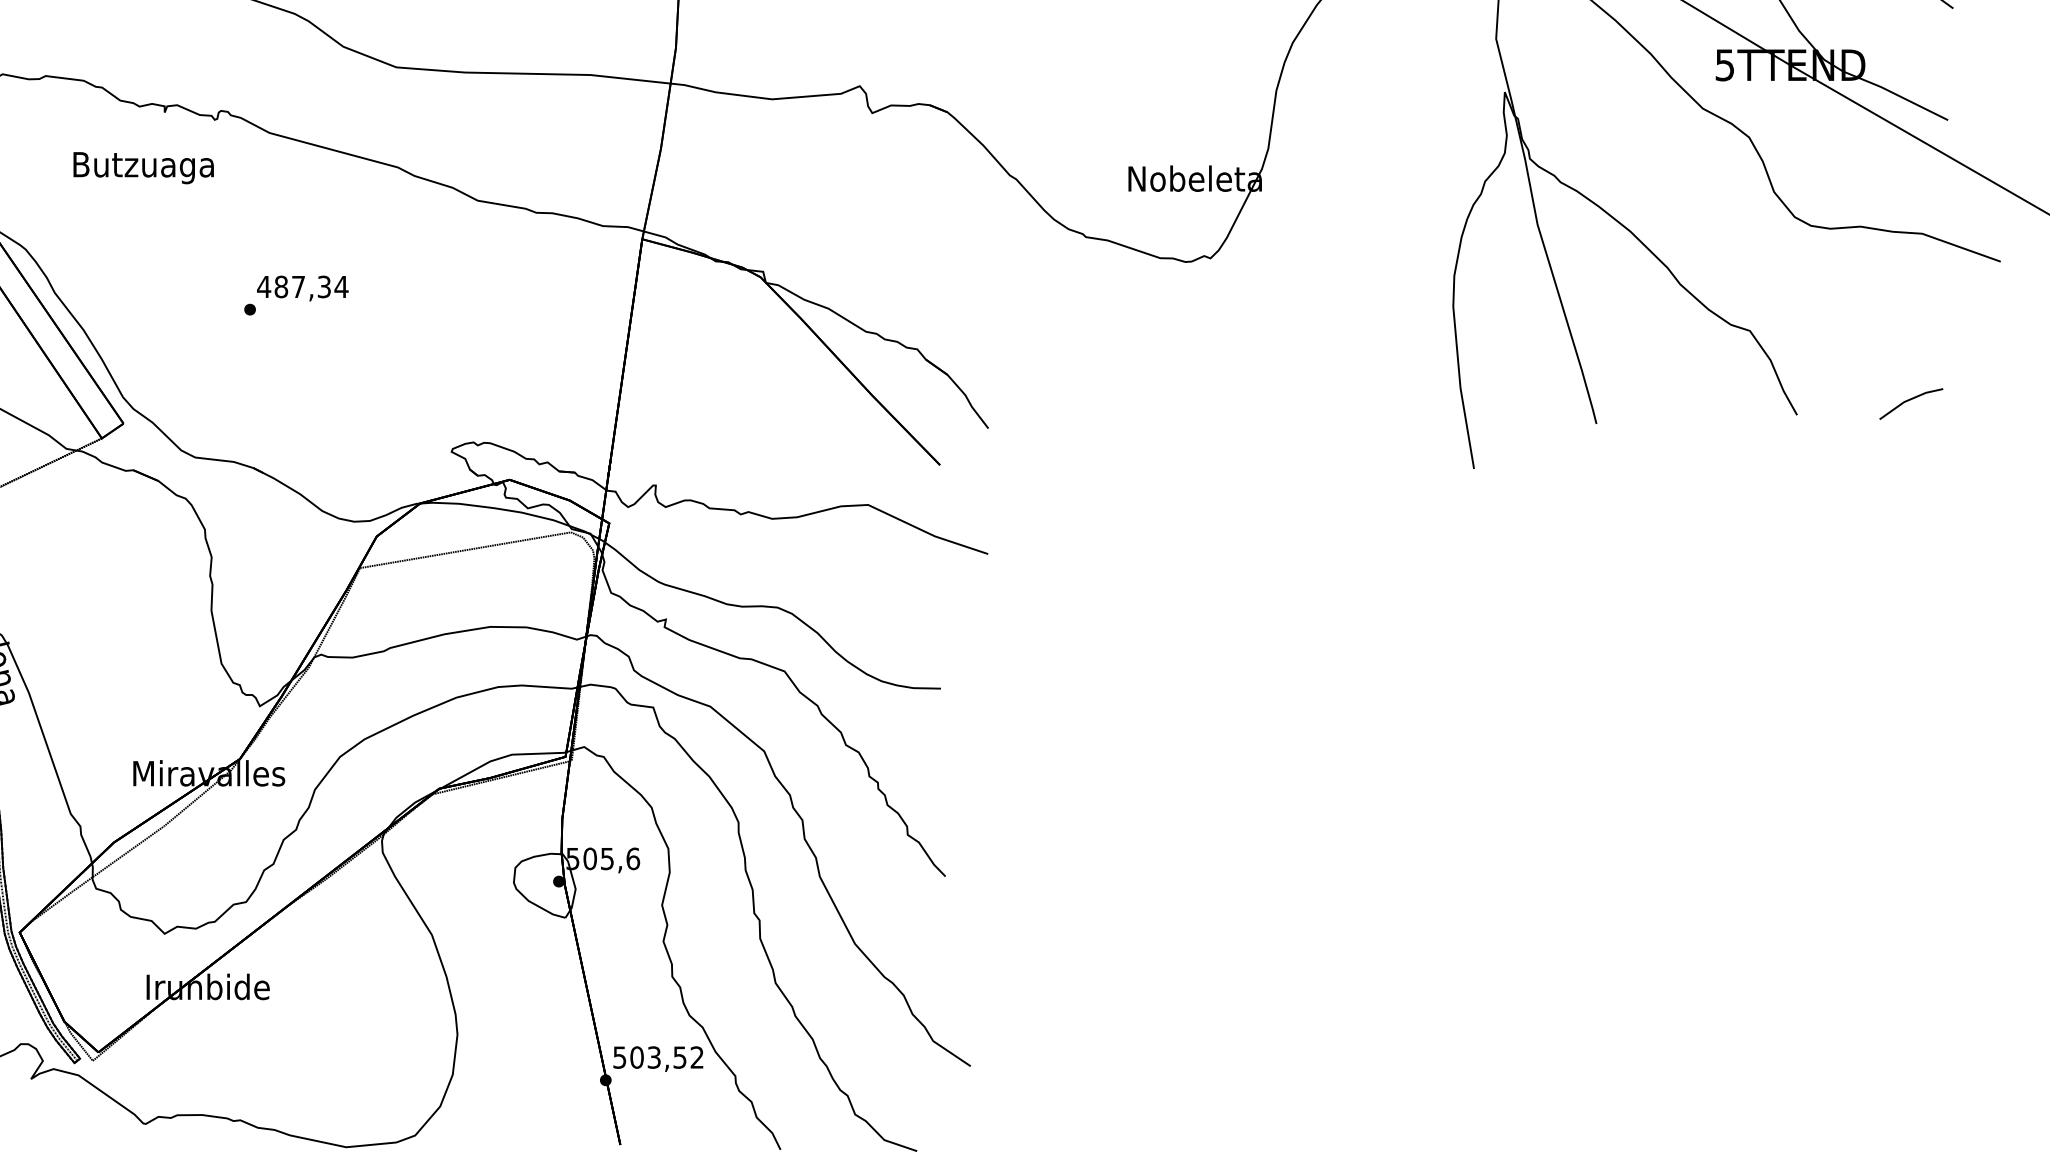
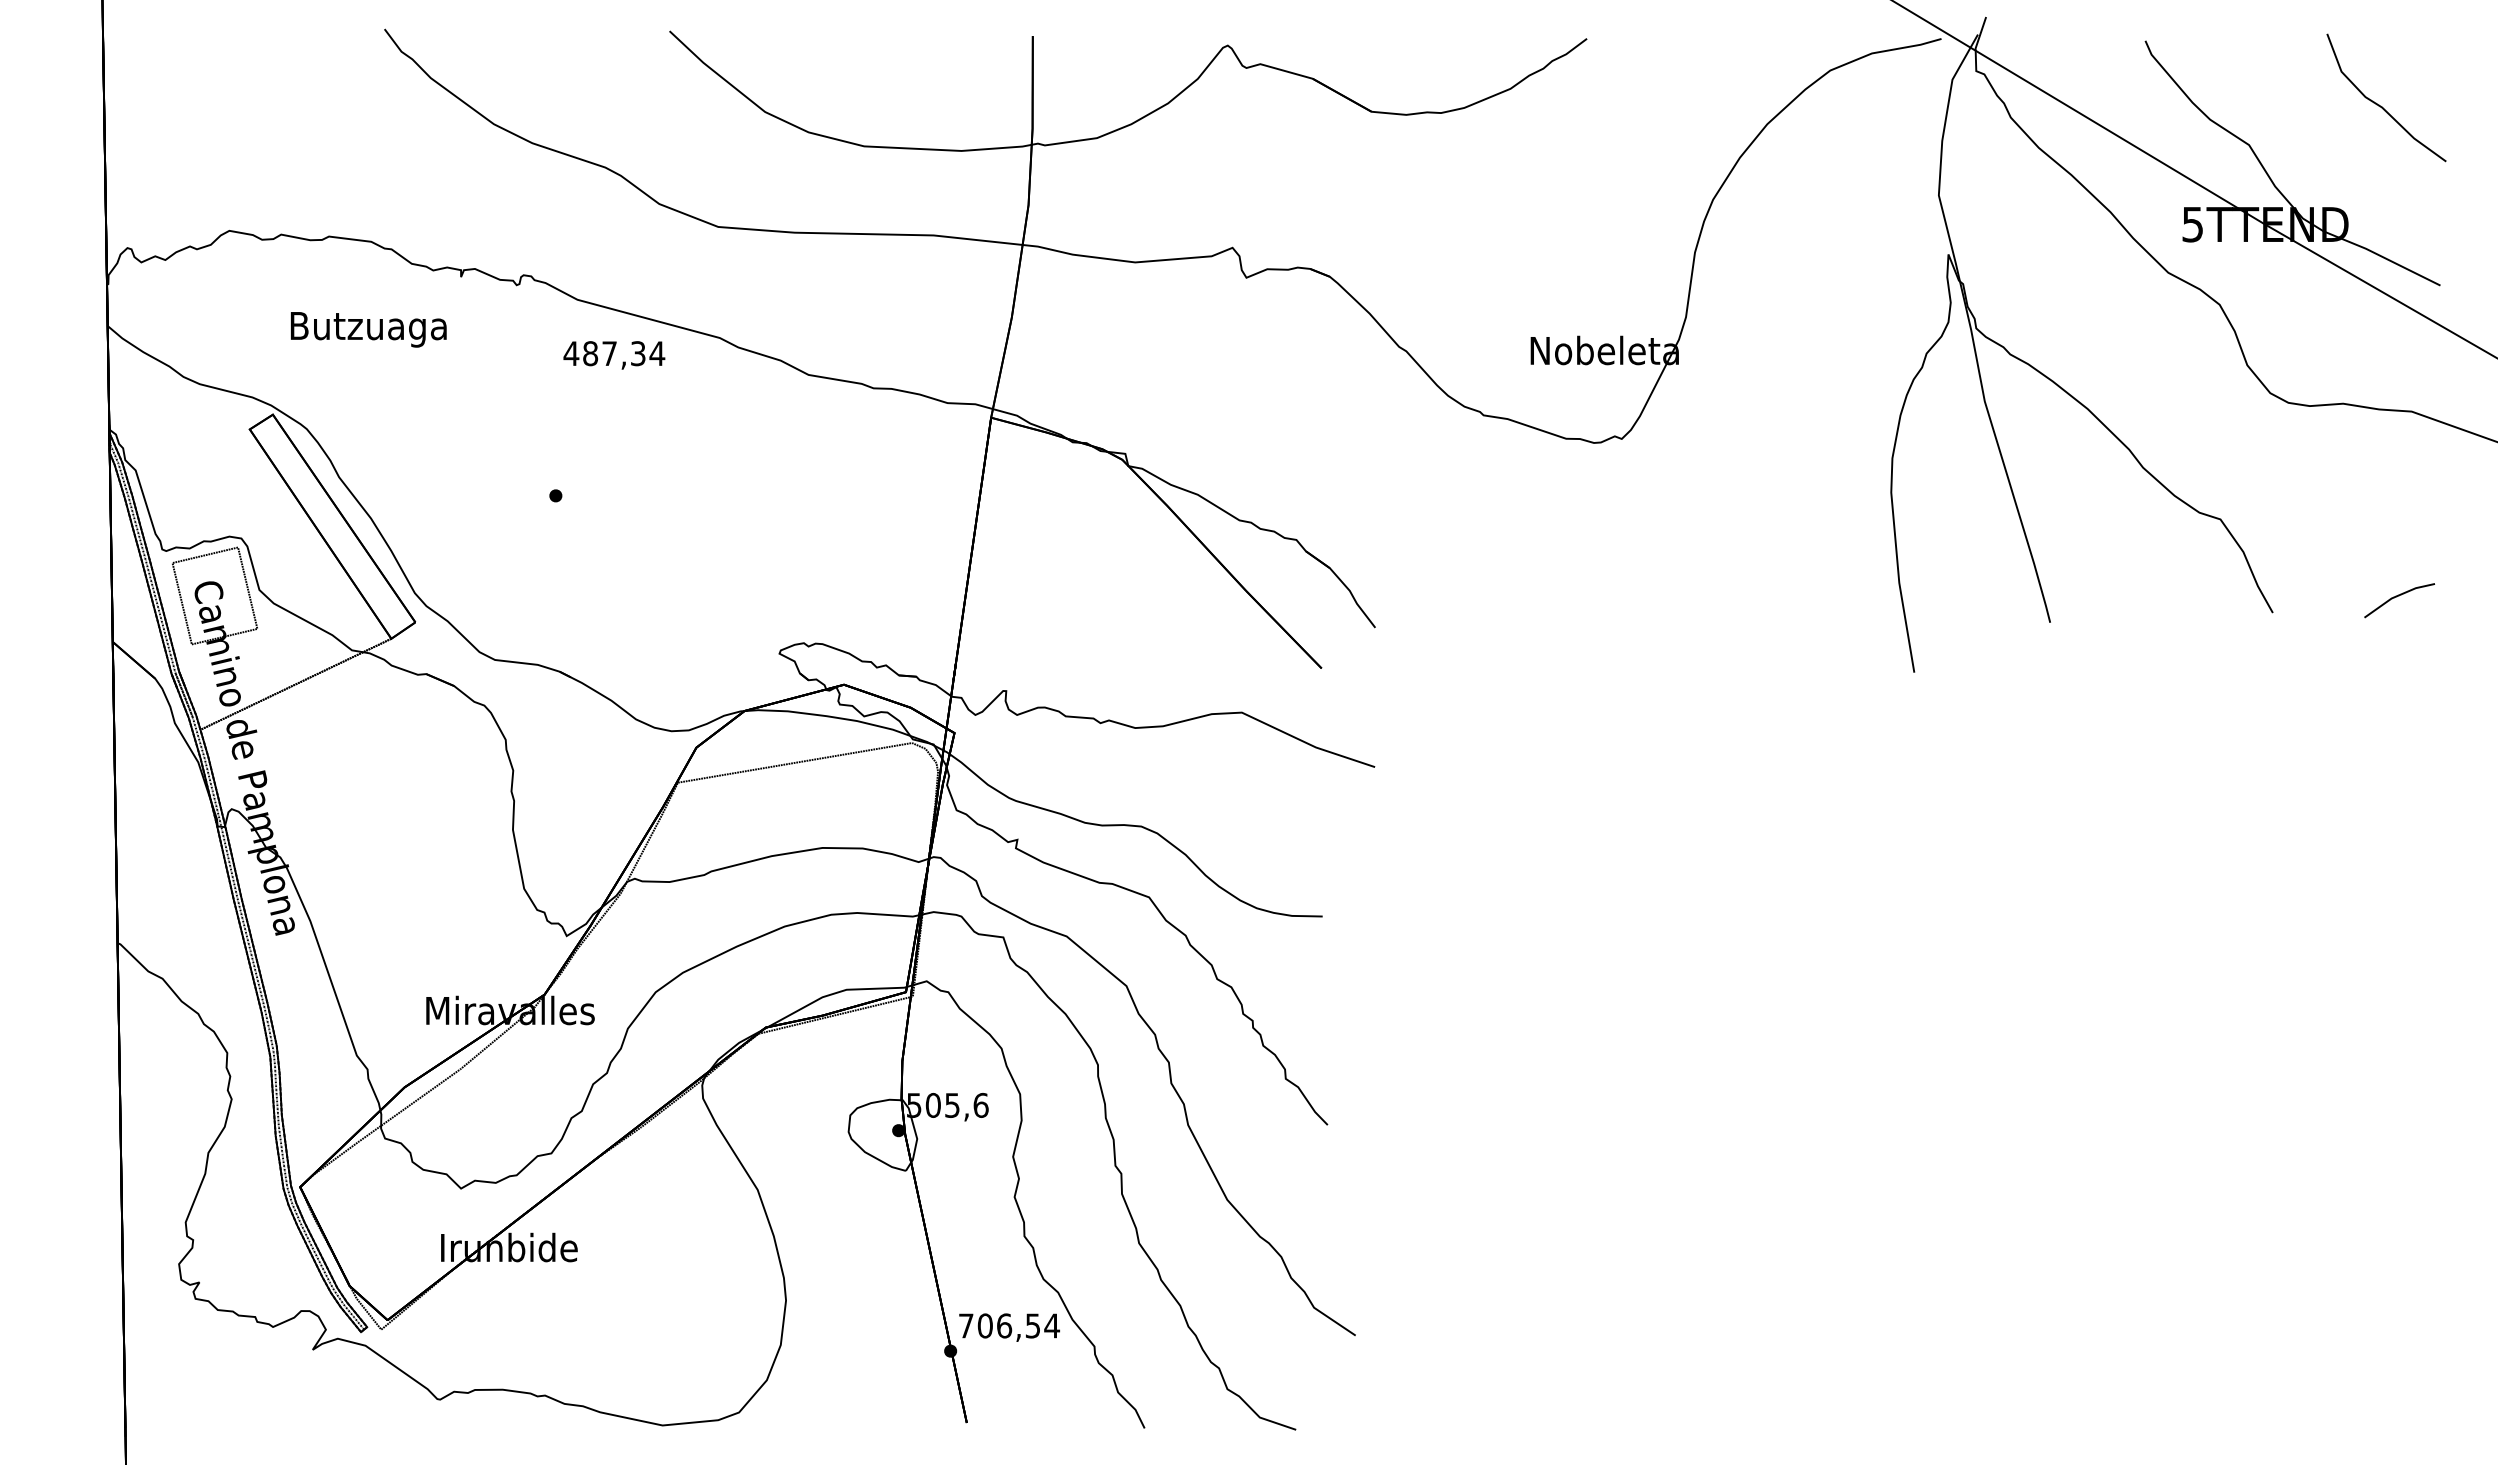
text: (143, 167) -> (368, 329), moved
text: (302, 288) -> (614, 355), moved
text: (658, 1057) -> (1009, 1325), 503,52 -> 706,54

